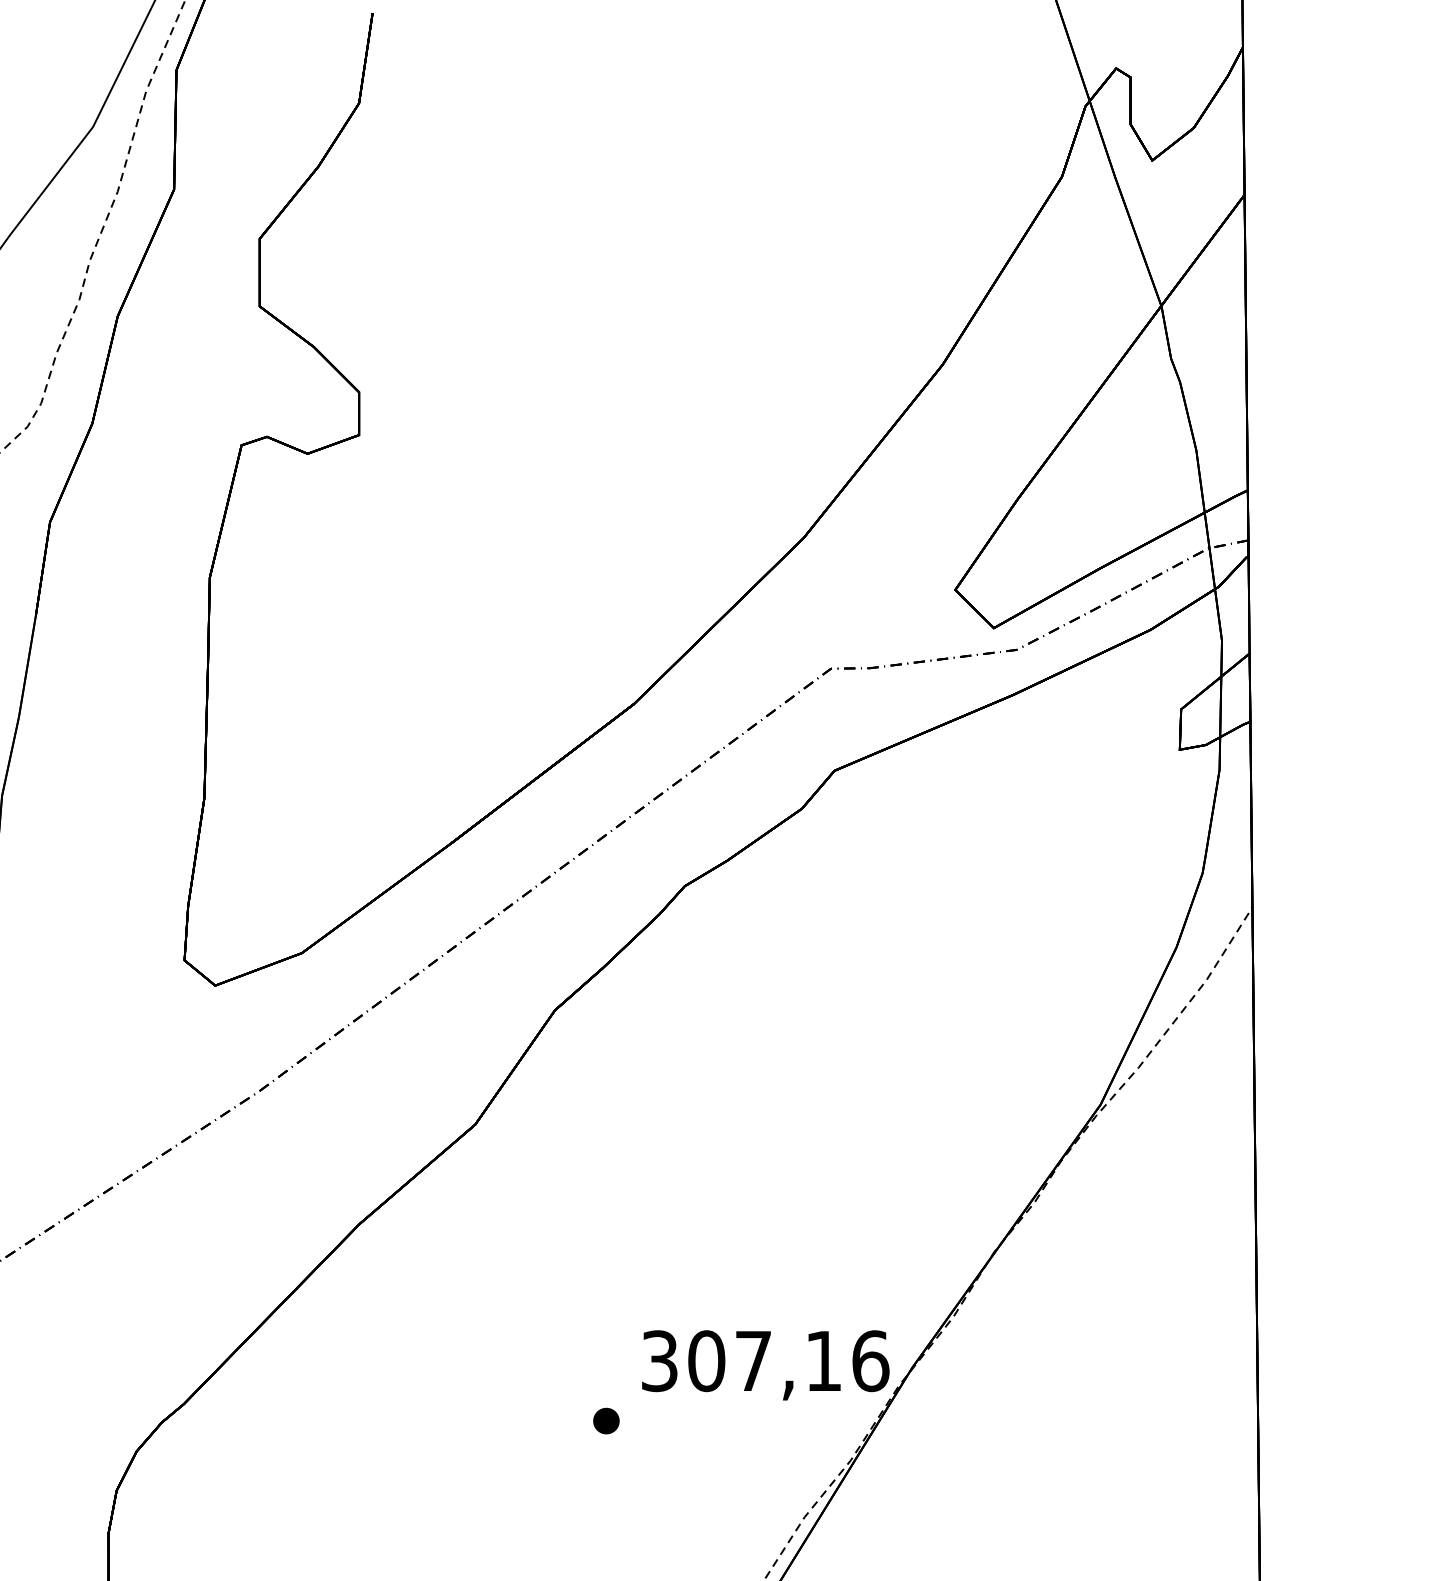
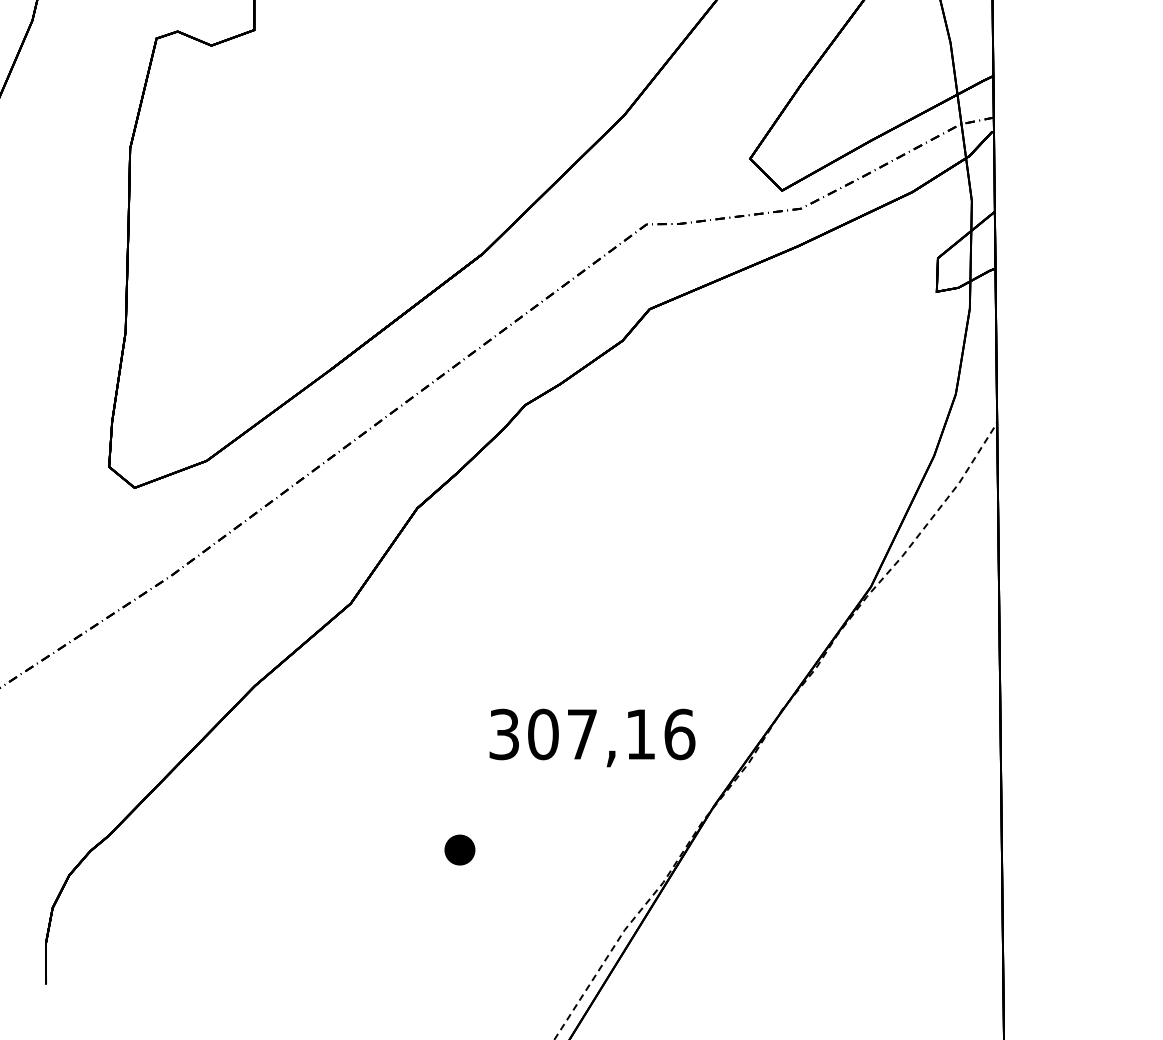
text: (765, 1365) -> (592, 738), moved
part: (606, 1420) -> (460, 849), size x1.4

